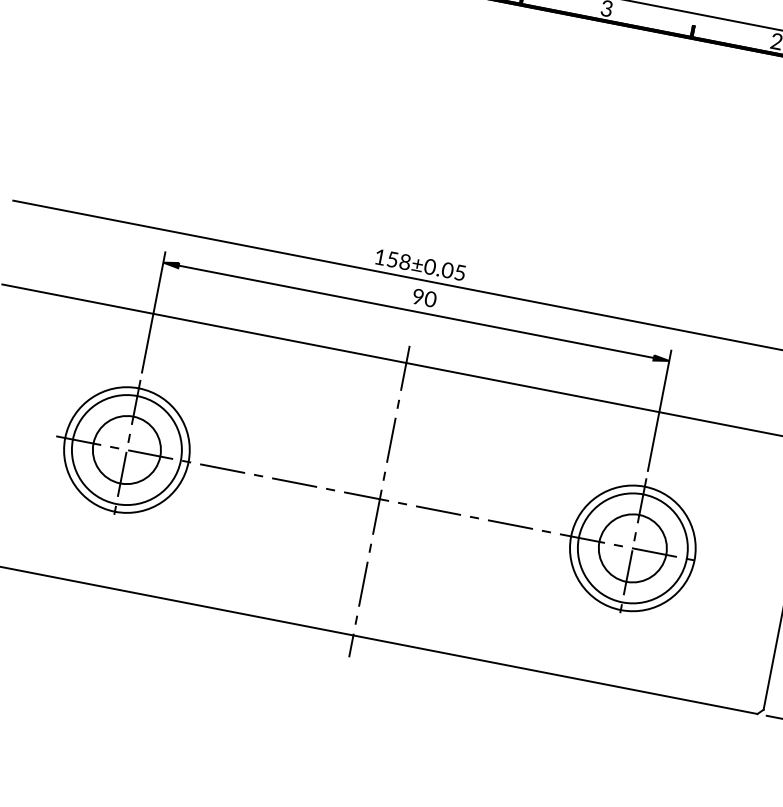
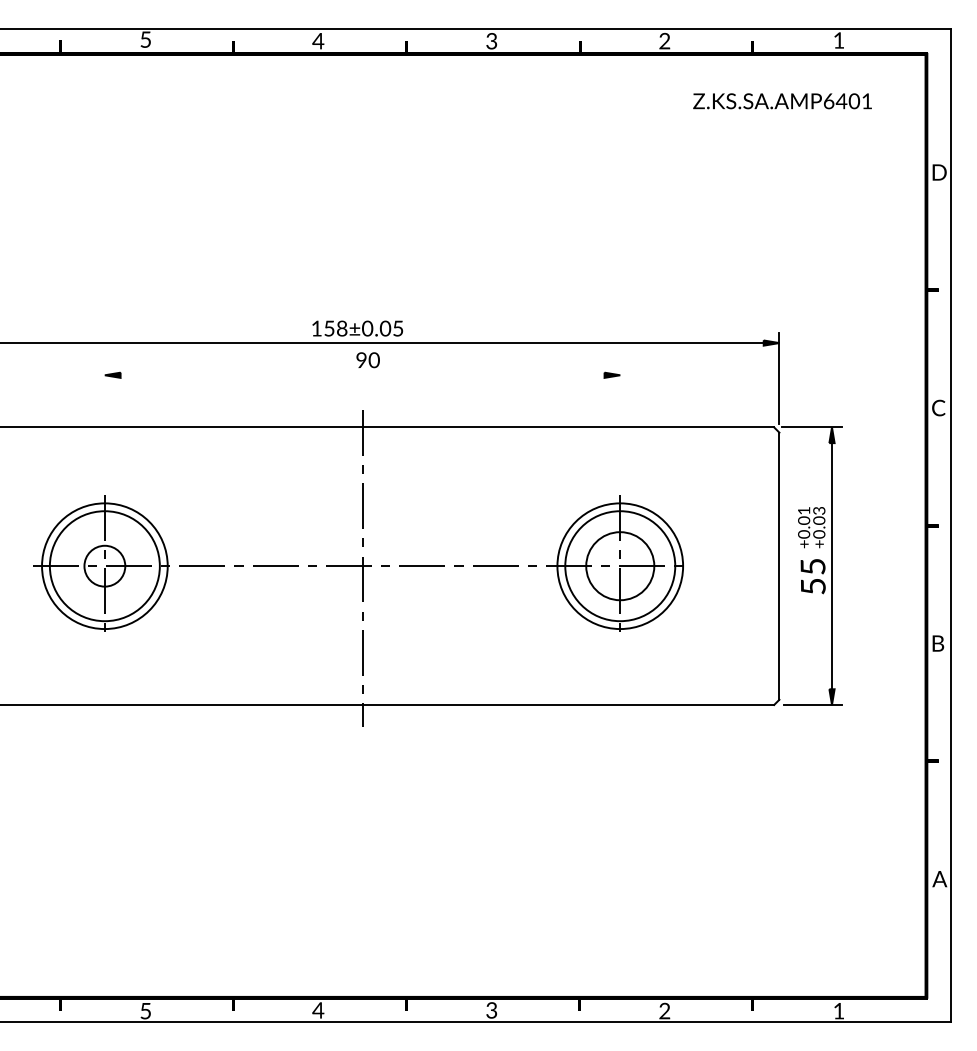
line: (153, 311) -> (104, 425), removed
line: (416, 312) -> (362, 375), removed
line: (659, 410) -> (620, 425), removed
circle: (126, 450) -> (104, 566), size x0.6

